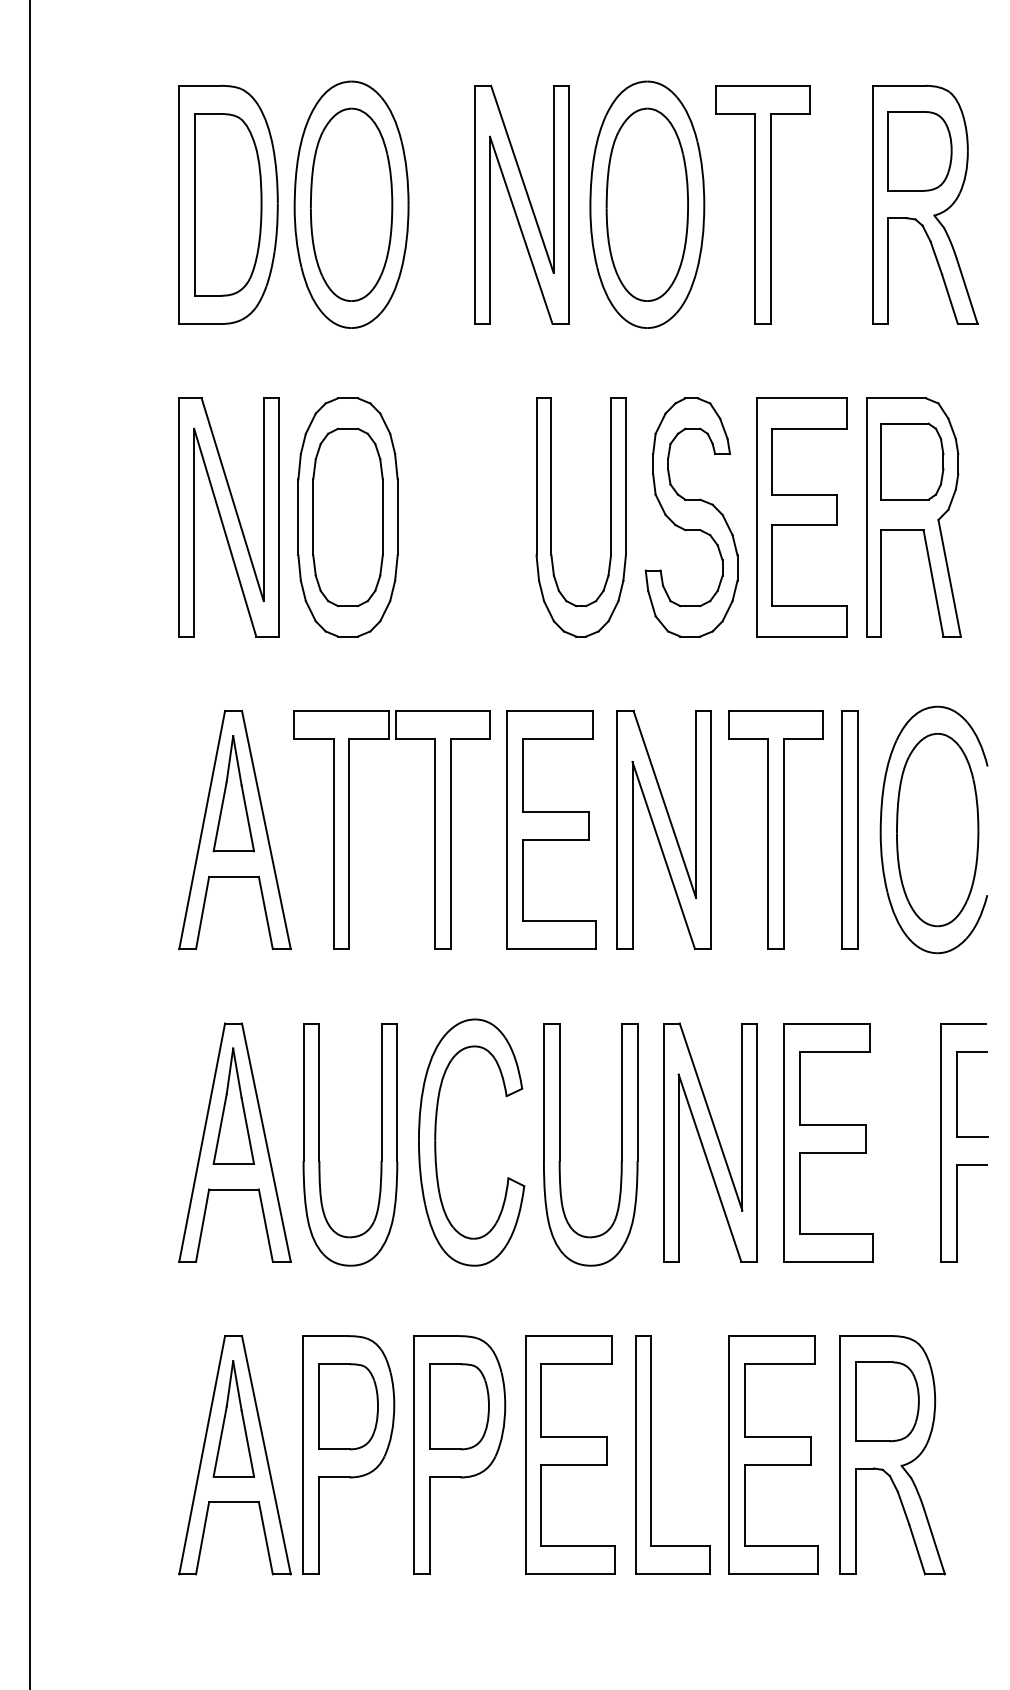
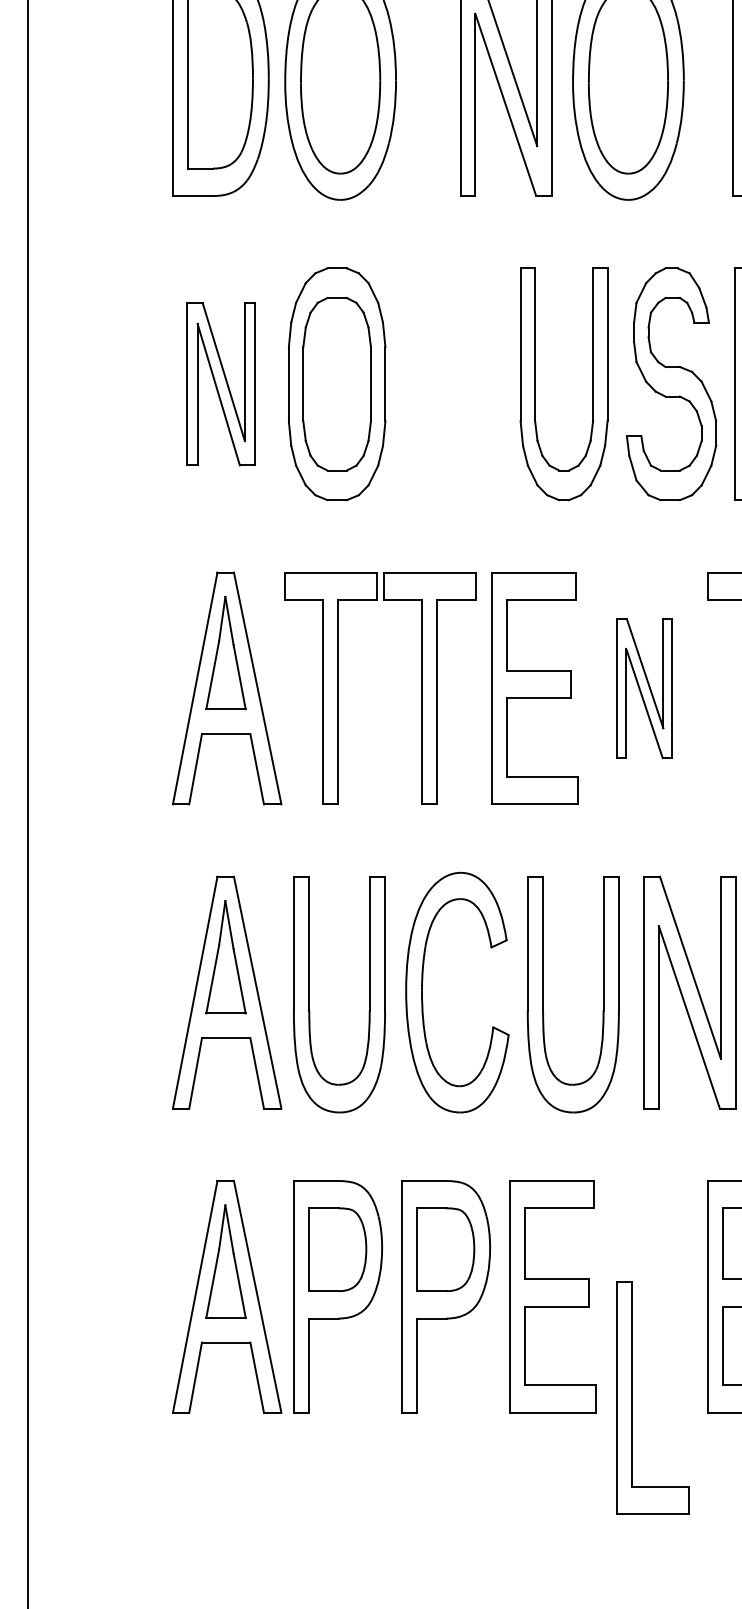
part: (228, 517) -> (220, 384), size x0.7
part: (663, 830) -> (644, 688), size x0.6
part: (651, 1454) -> (632, 1397), moved

